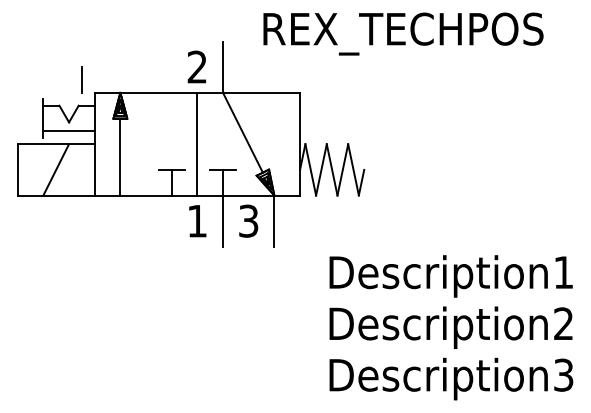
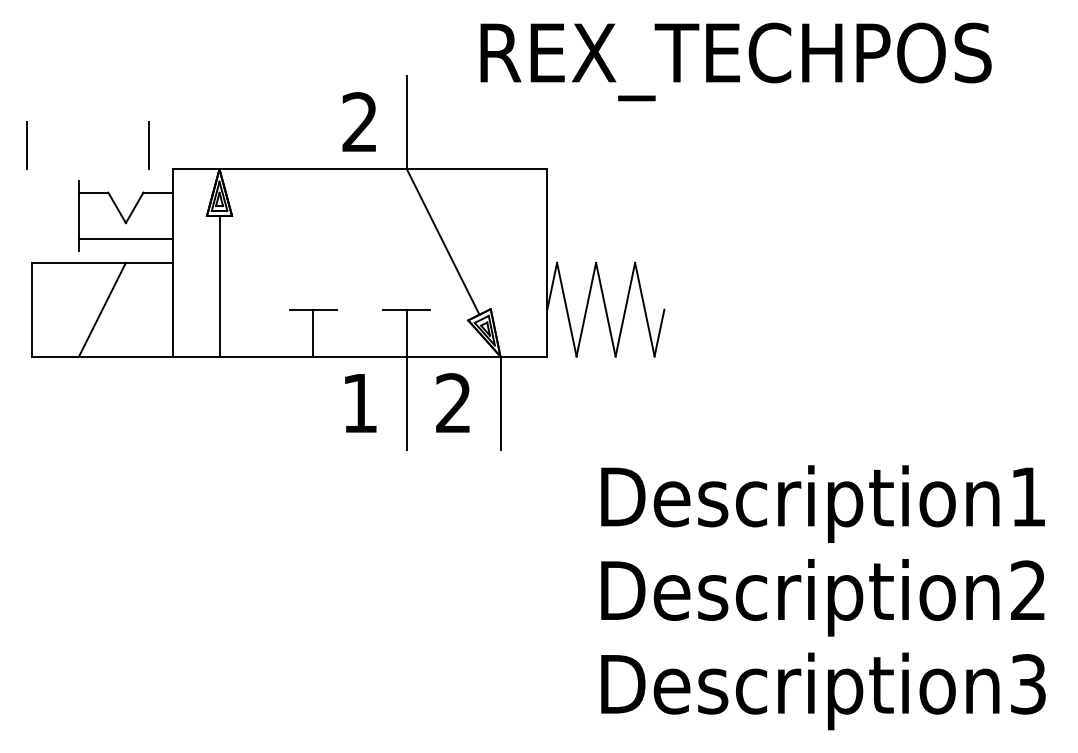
line: (14, 79) -> (26, 144), added
line: (197, 143) -> (360, 261), removed
text: (248, 220) -> (453, 402), 3 -> 2

